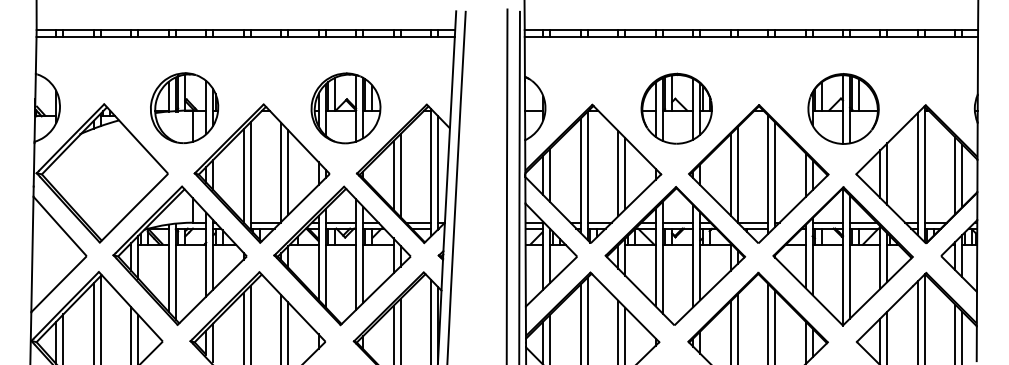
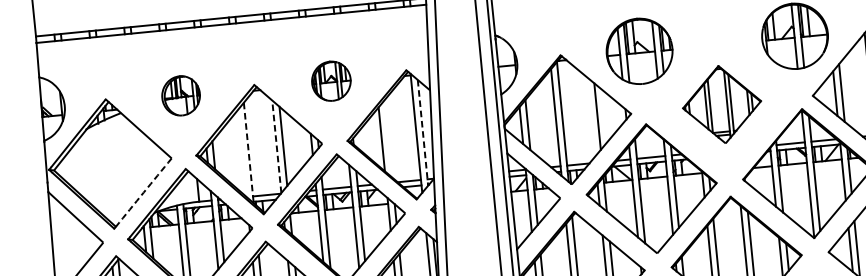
part: (184, 108) -> (180, 96), size x0.6
part: (345, 108) -> (330, 81), size x0.6
line: (281, 172) -> (277, 146), solid -> dashed
line: (438, 172) -> (423, 132), solid -> dashed
line: (618, 173) -> (591, 116), removed
part: (758, 173) -> (721, 104), size x0.6
line: (243, 175) -> (242, 153), removed
line: (400, 175) -> (388, 138), removed
line: (250, 176) -> (248, 153), solid -> dashed
arc: (134, 207) -> (143, 192), solid -> dashed

